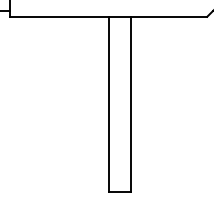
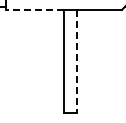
line: (60, 16) -> (35, 9), solid -> dashed
line: (129, 104) -> (76, 61), solid -> dashed

